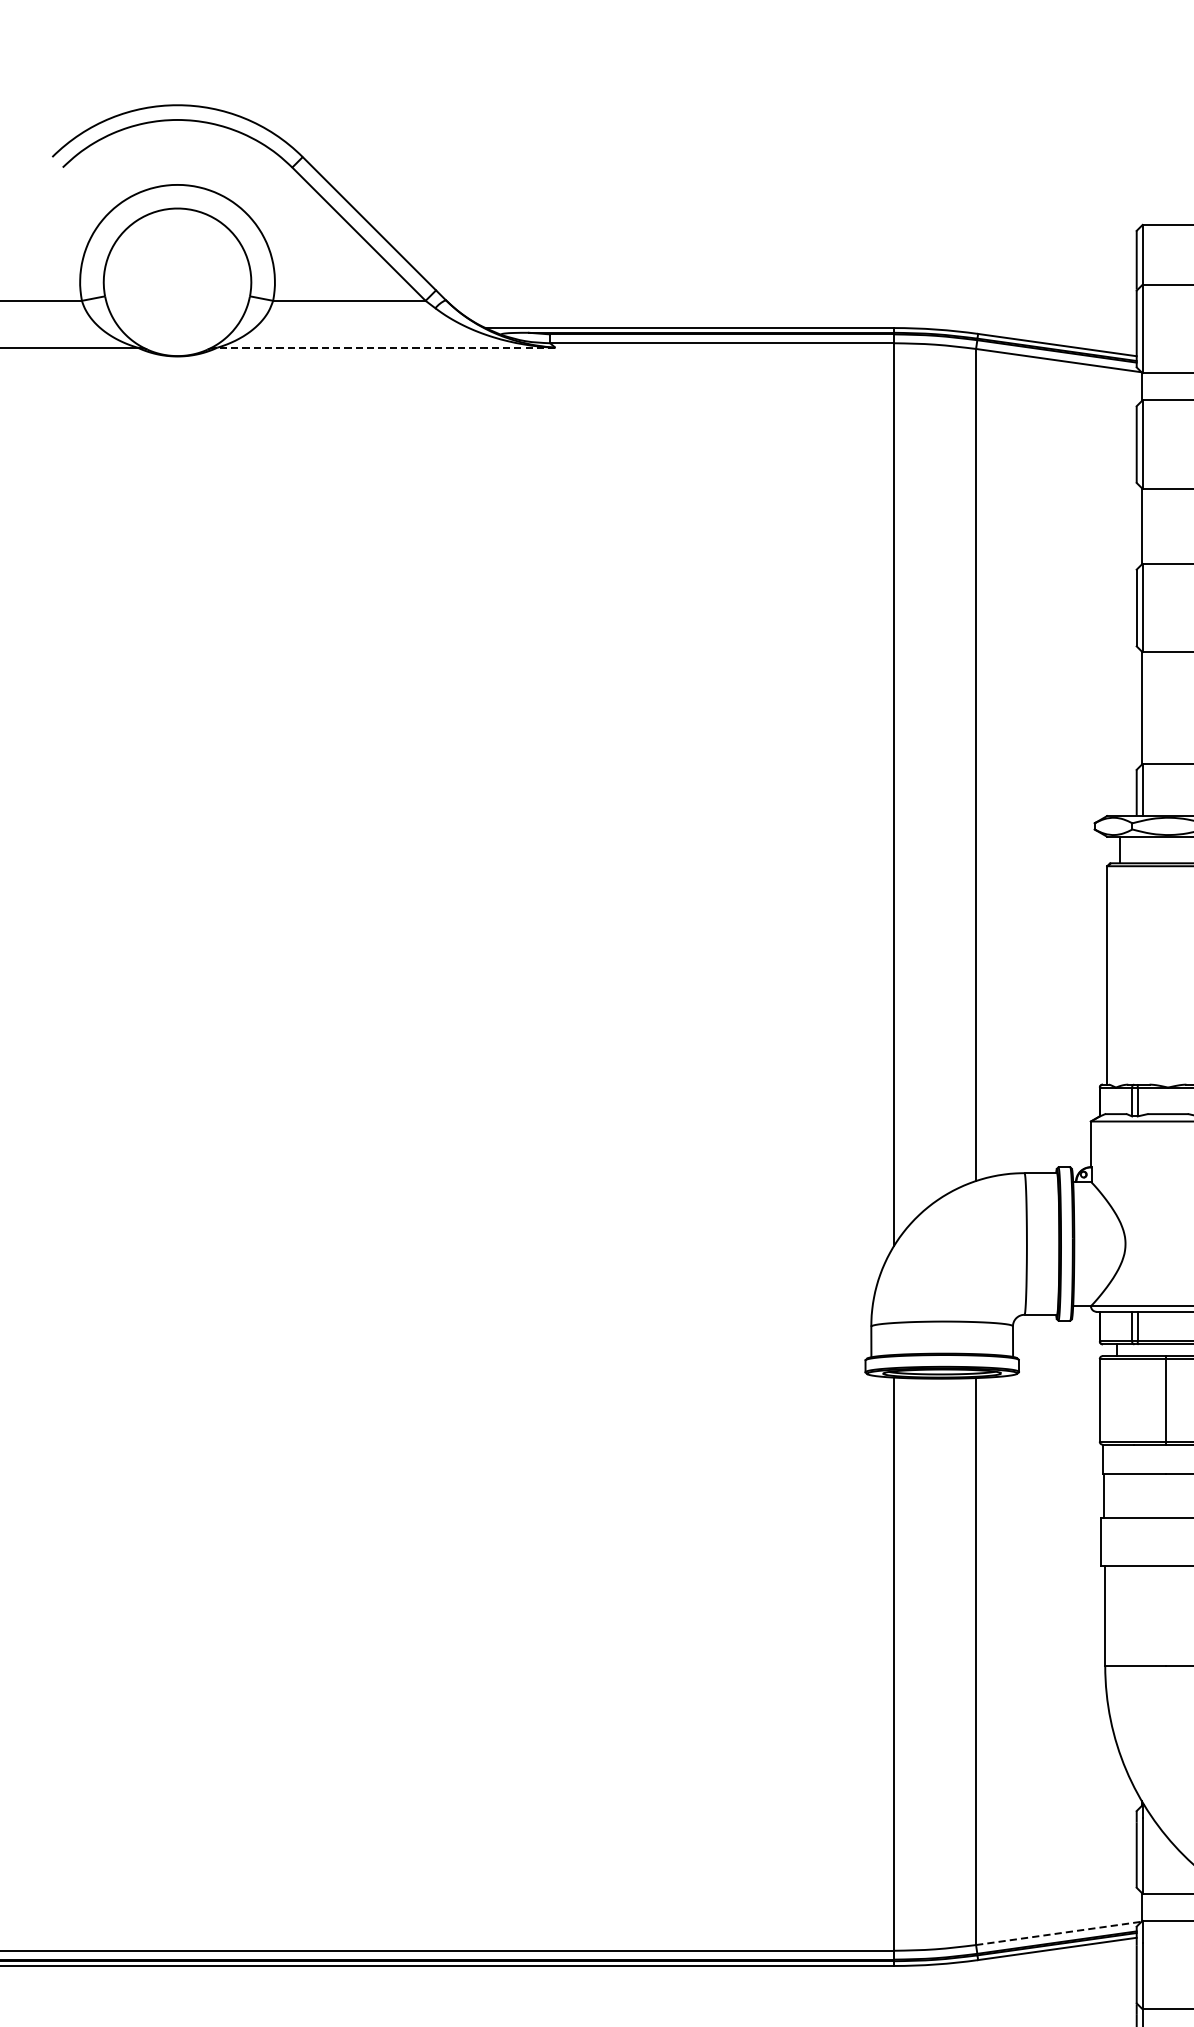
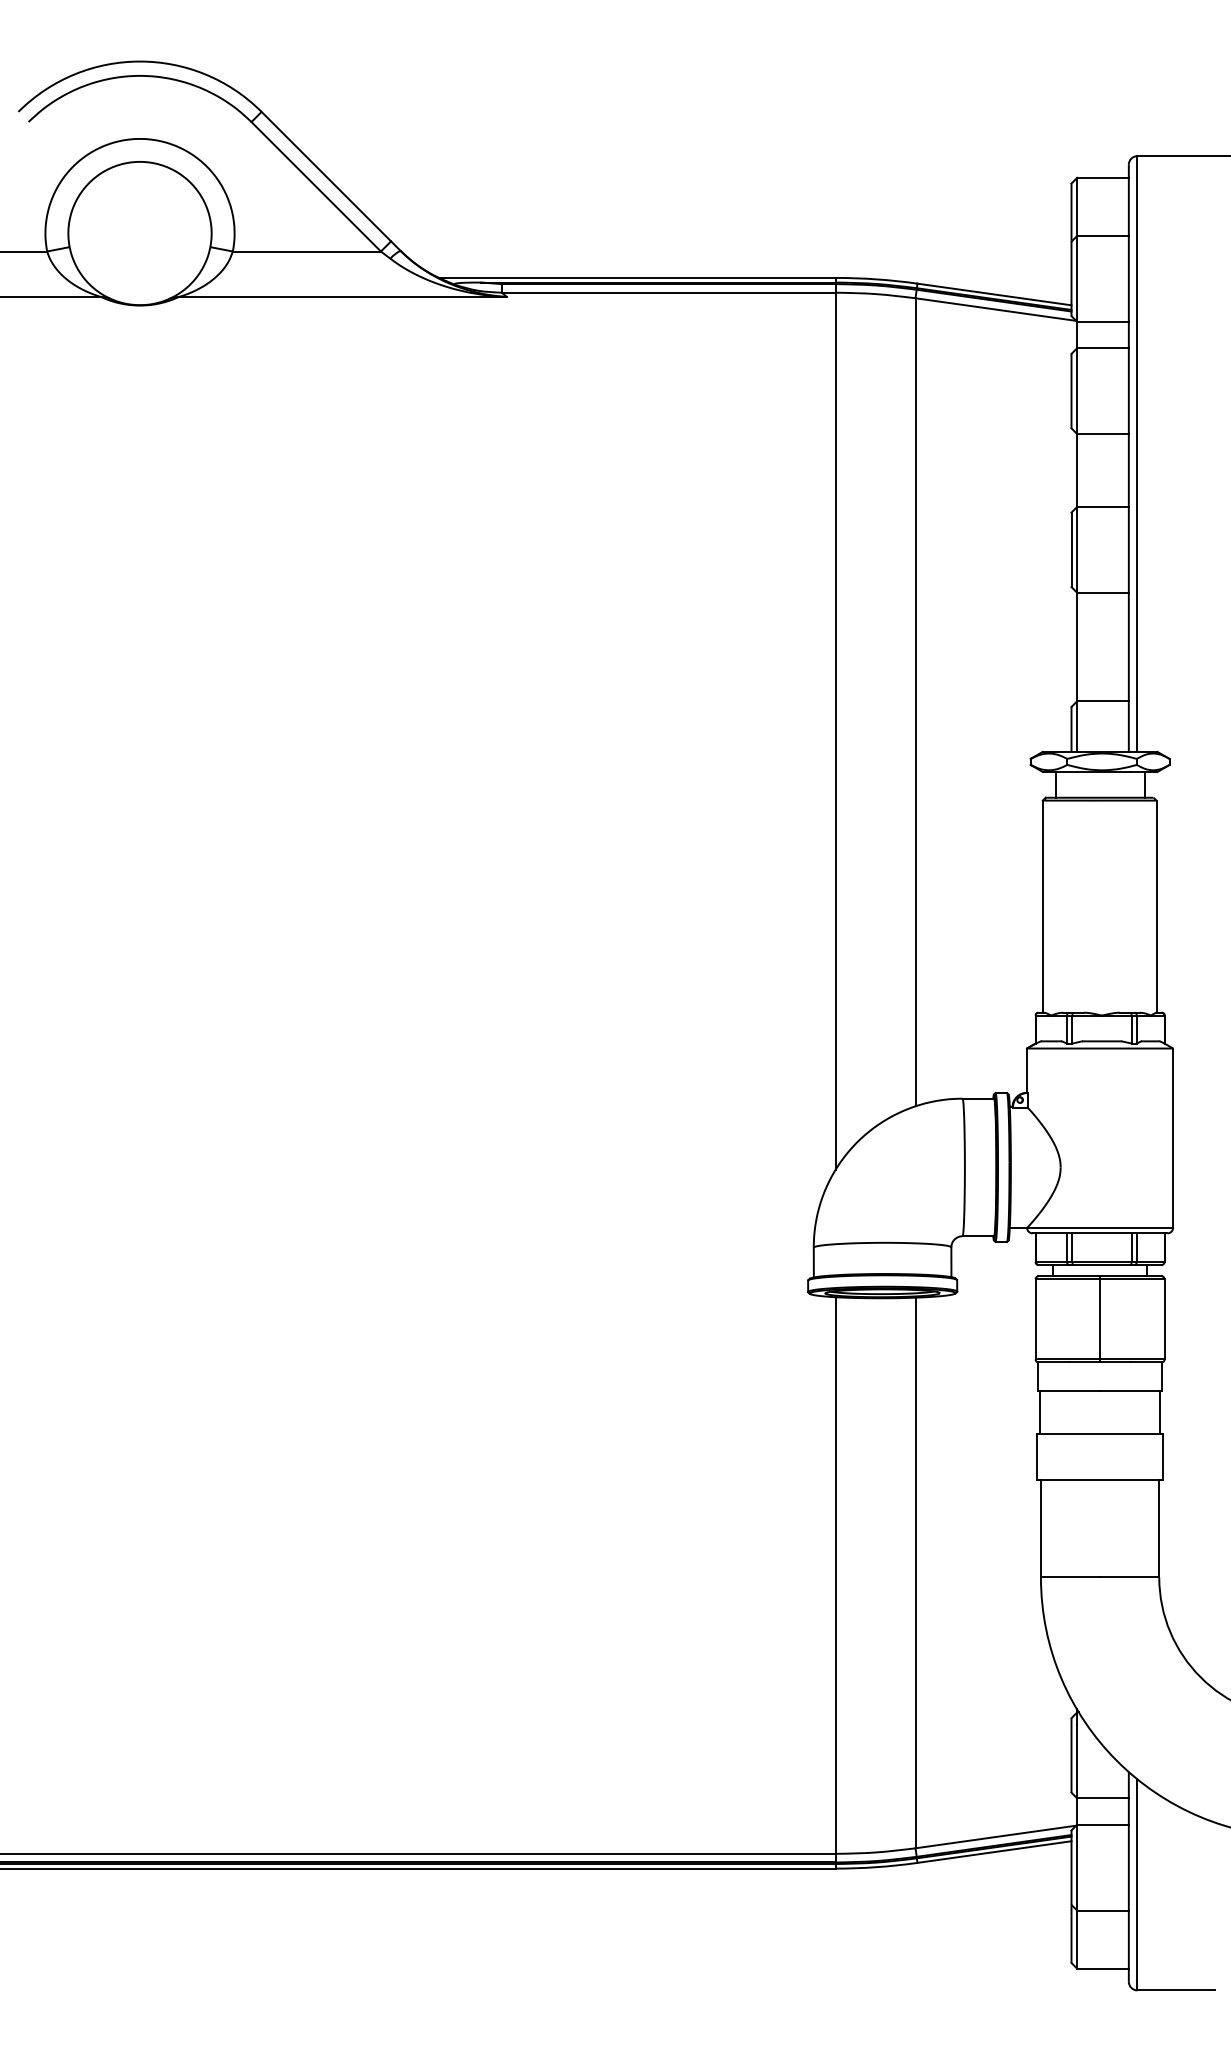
line: (386, 348) -> (342, 297), dashed -> solid
line: (1059, 1932) -> (996, 1836), dashed -> solid

